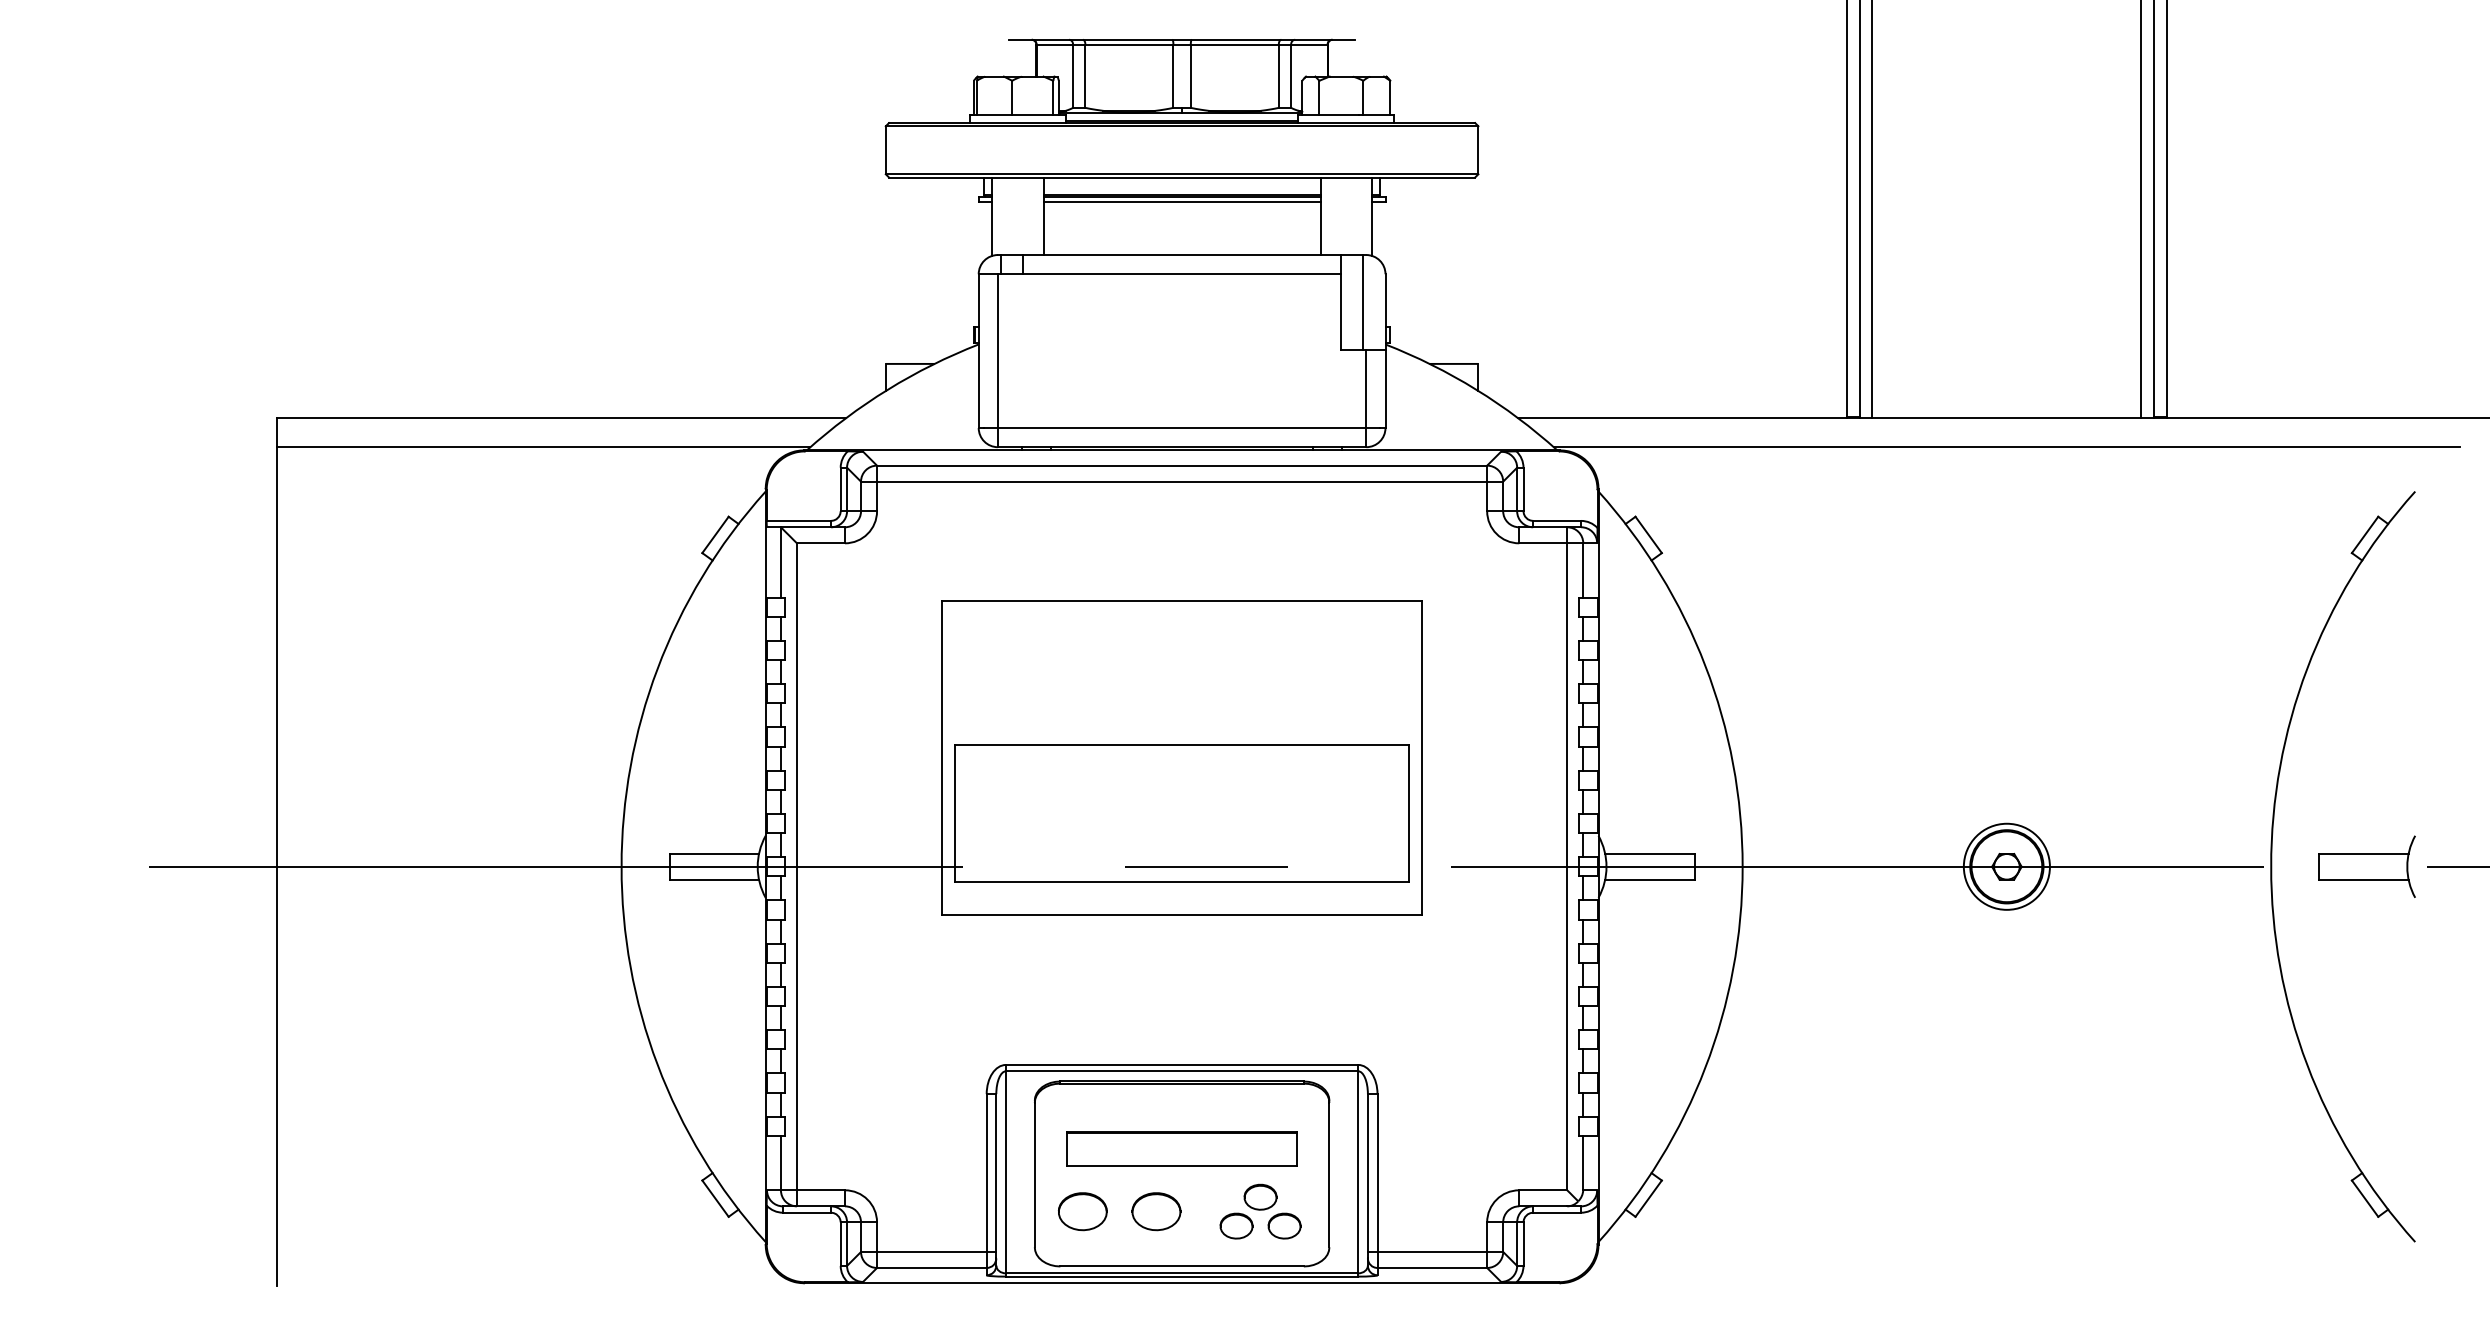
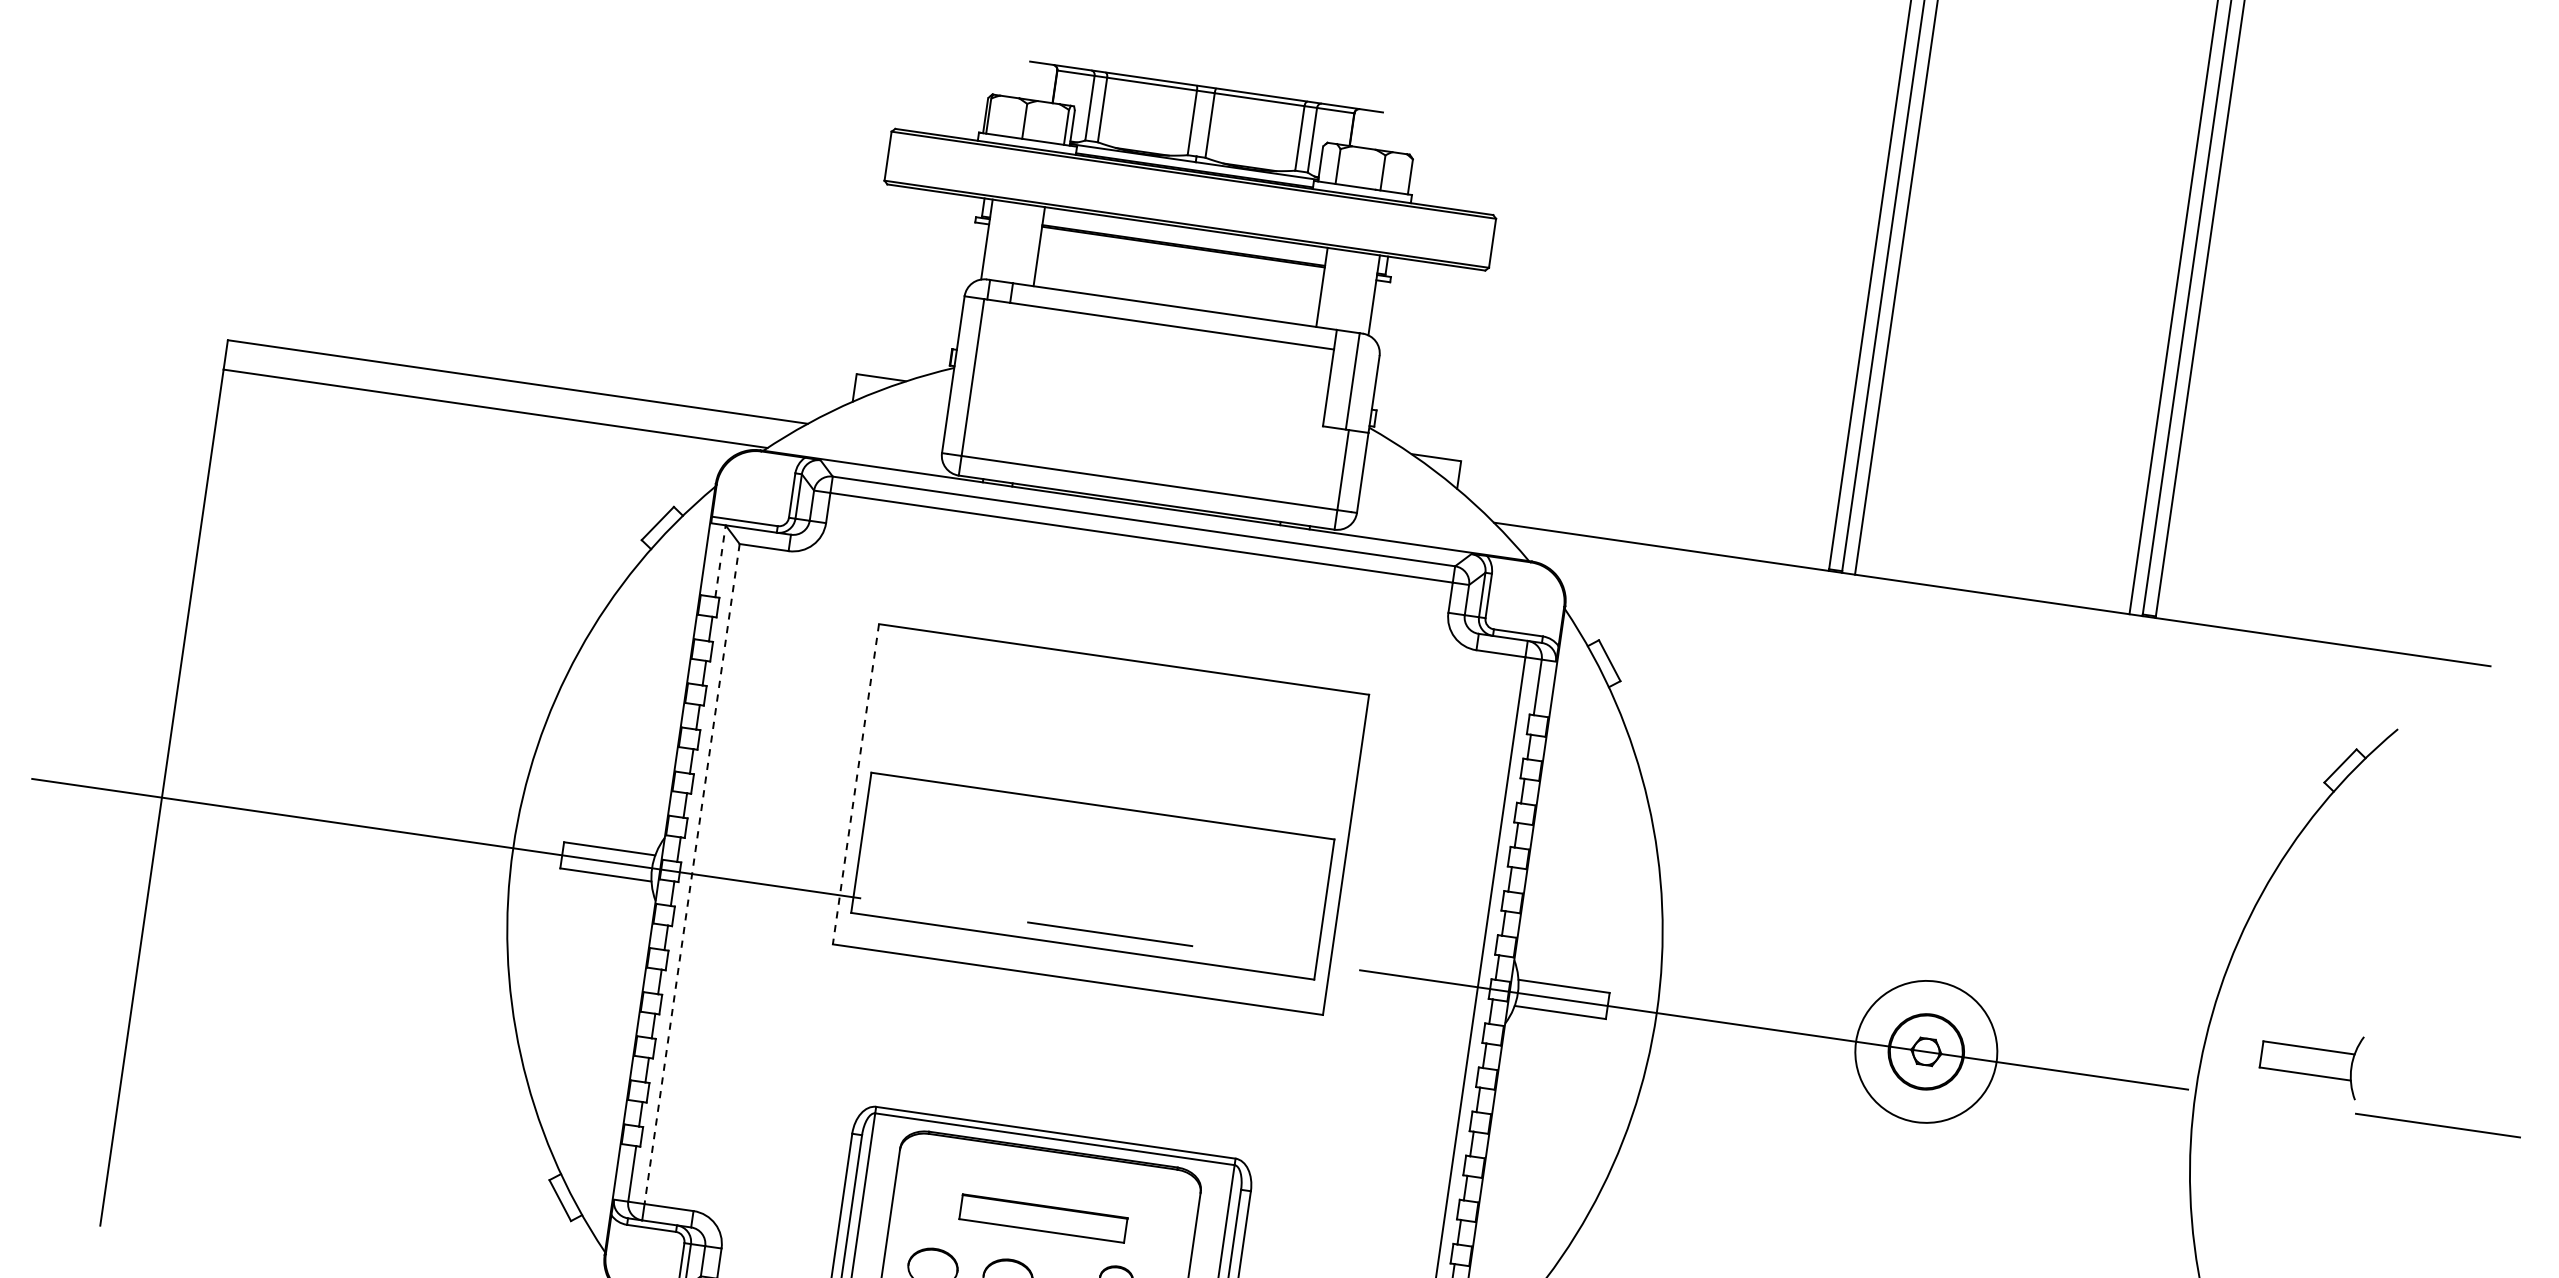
line: (1181, 201) -> (1182, 251), removed
line: (2006, 447) -> (1987, 624), removed
line: (780, 562) -> (720, 561), solid -> dashed
line: (941, 757) -> (855, 783), solid -> dashed
line: (796, 866) -> (691, 873), solid -> dashed
circle: (2006, 866) -> (1925, 1051), size x1.6
part: (2366, 866) -> (2309, 1061), moved
part: (1181, 1148) -> (1042, 1217), size x0.7

